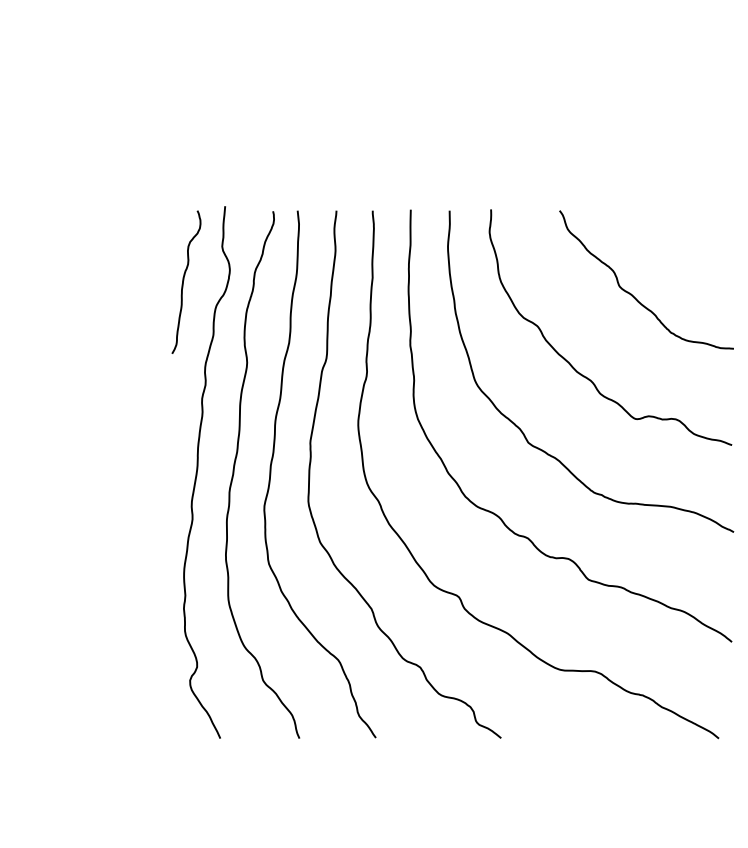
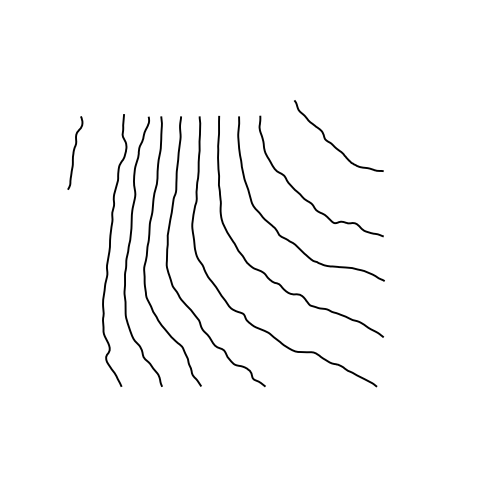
curve: (184, 281) -> (74, 152), moved
curve: (632, 292) -> (331, 142), moved

